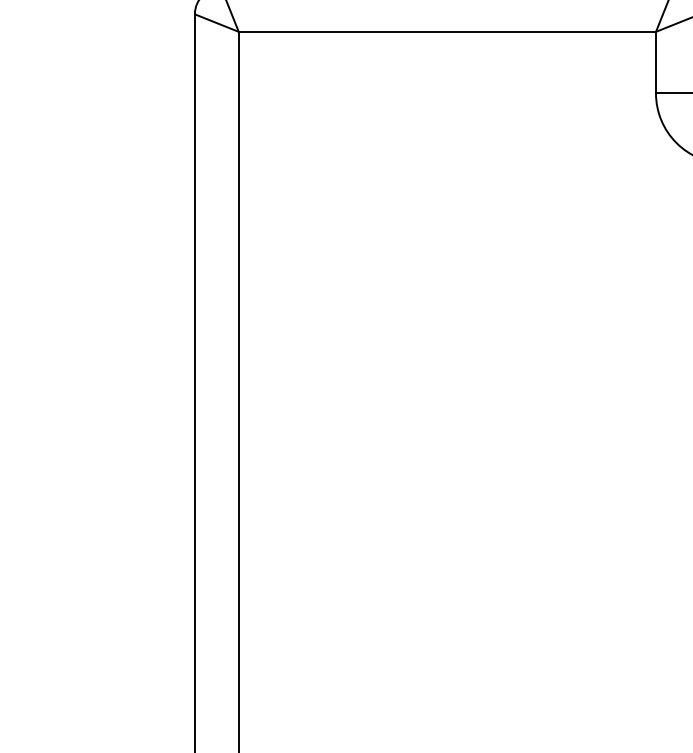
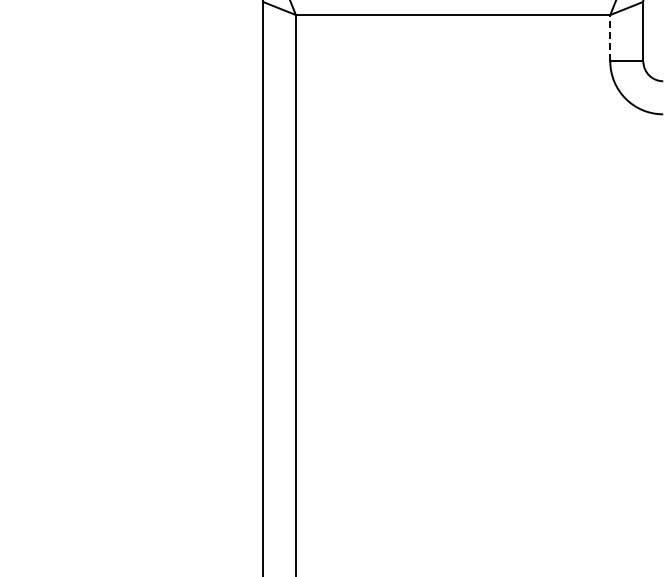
line: (656, 61) -> (610, 37), solid -> dashed

